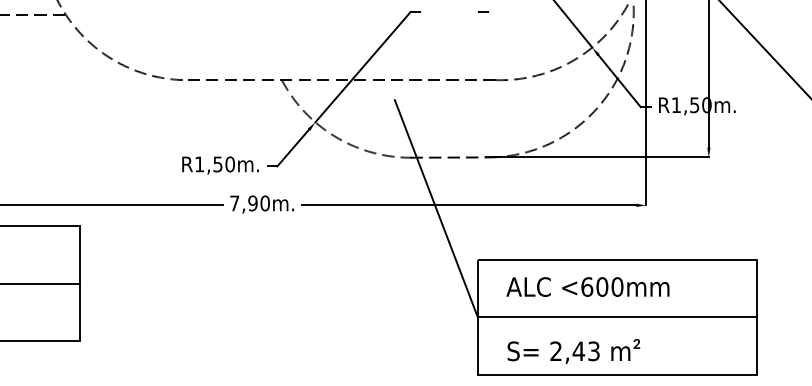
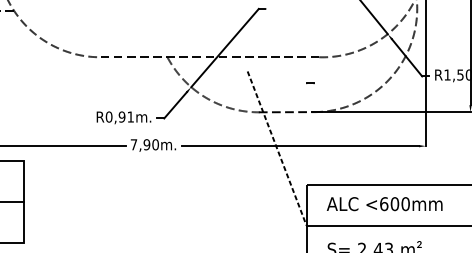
line: (482, 11) -> (309, 83), moved
text: (214, 164) -> (119, 117), R1,50m. -> R0,91m.
line: (436, 209) -> (277, 149), solid -> dashed

